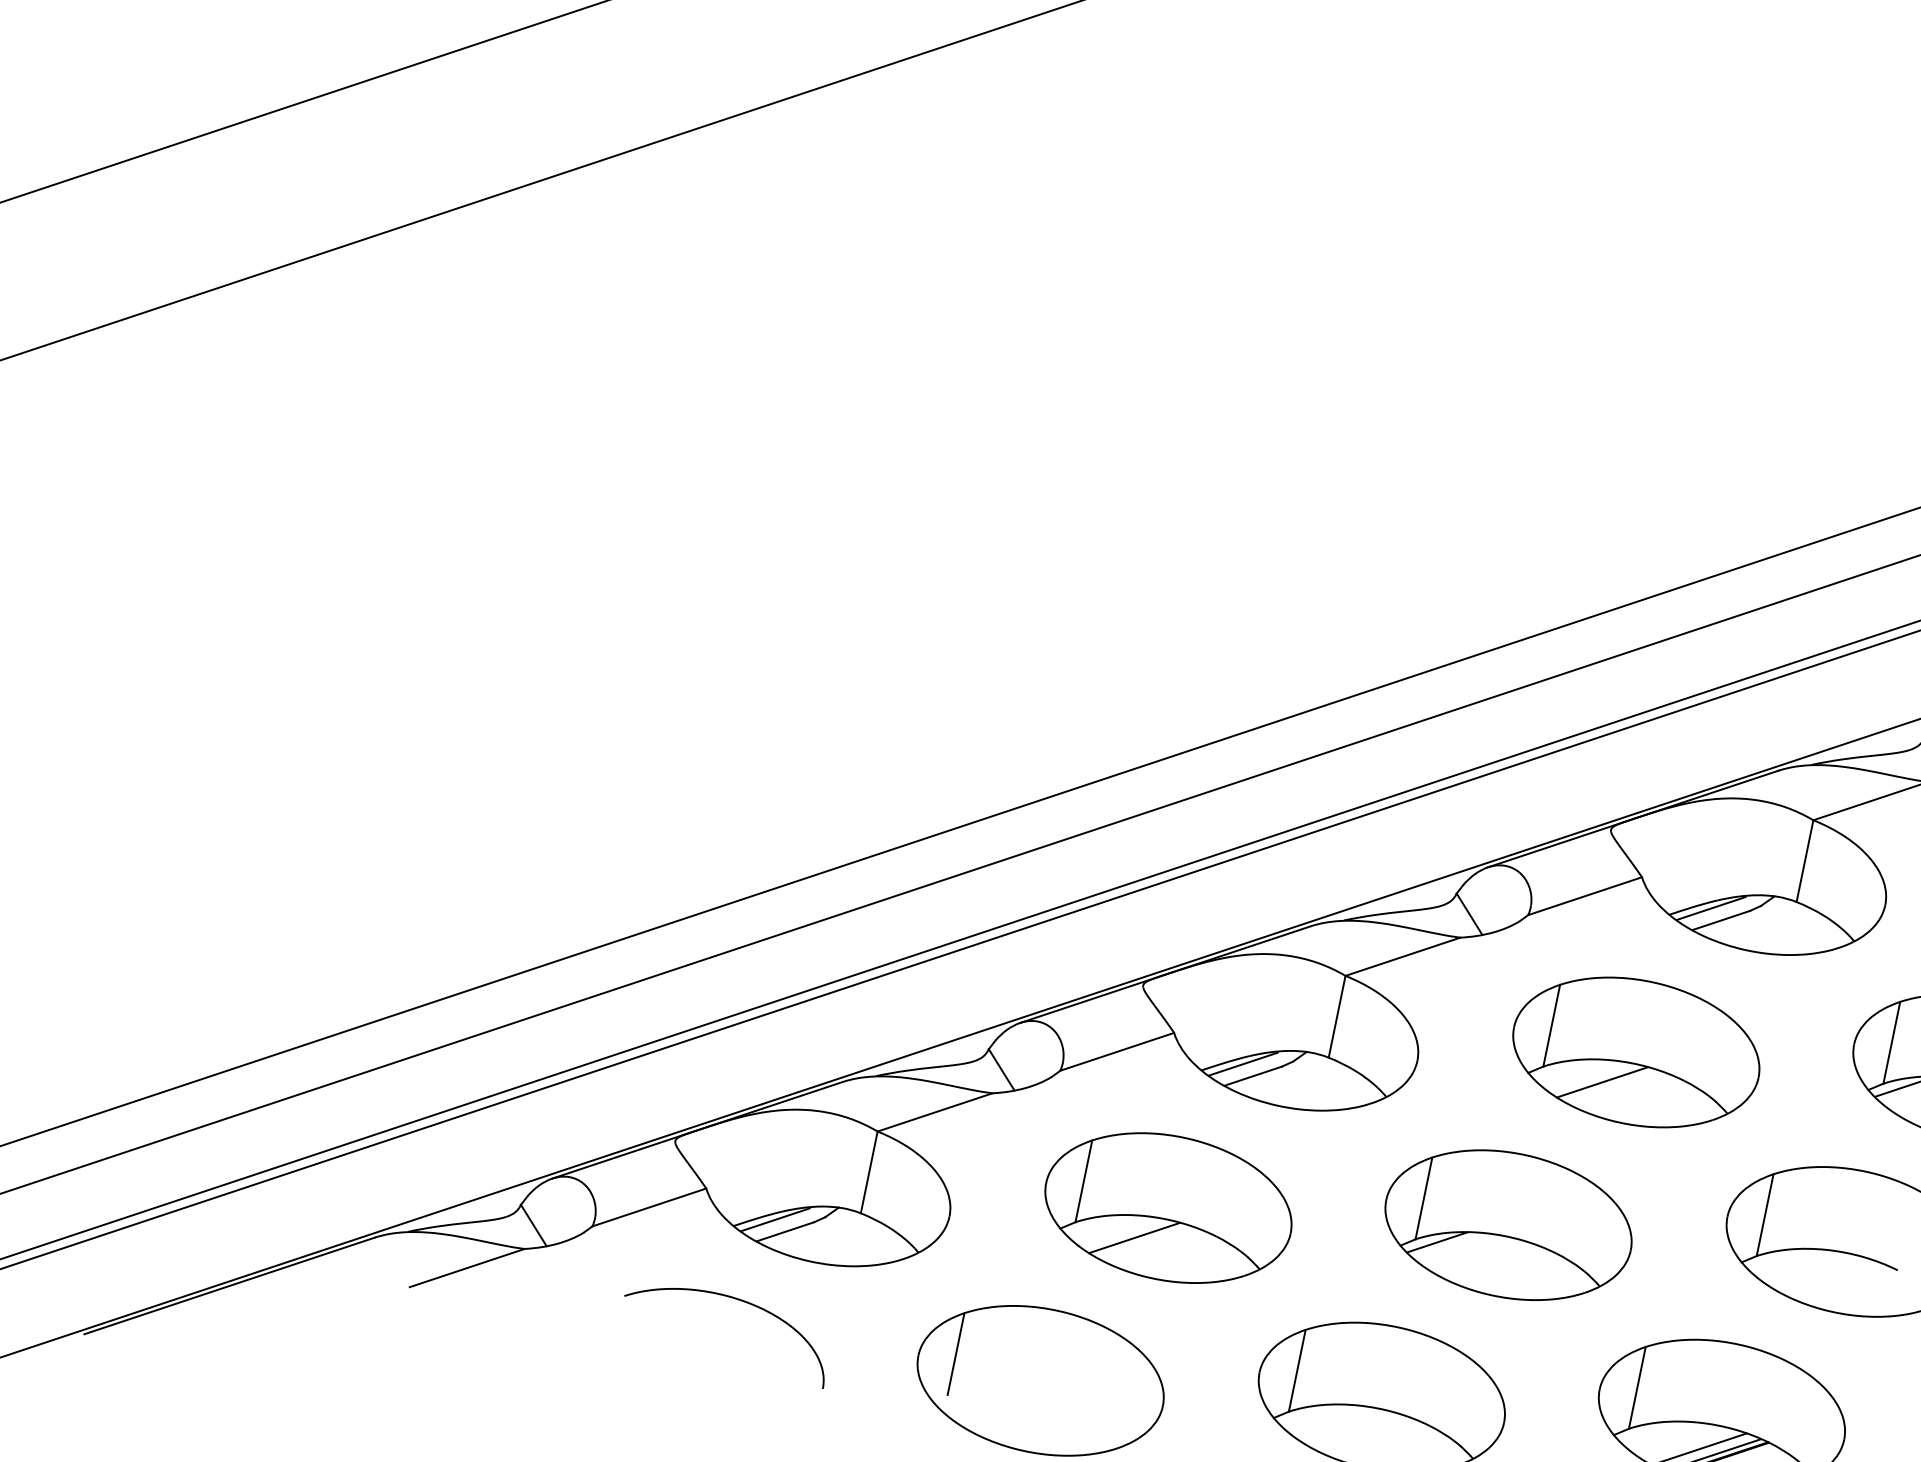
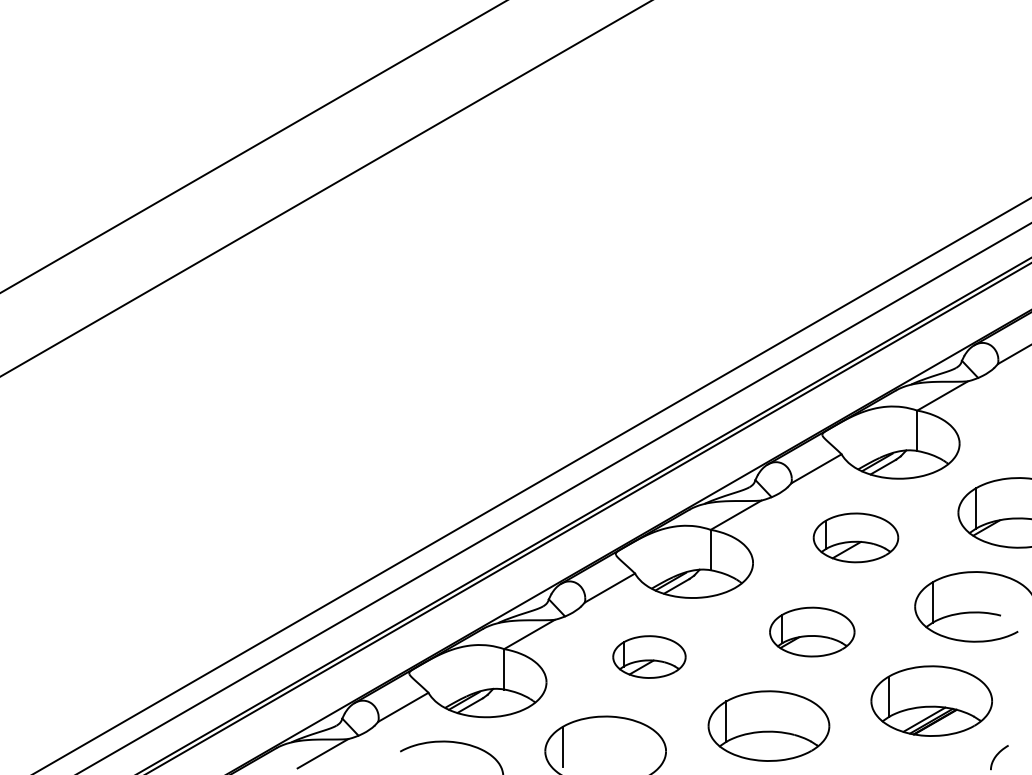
part: (1635, 1051) -> (855, 537), size x0.7
part: (1168, 1206) -> (649, 656), size x0.6
part: (1509, 1223) -> (812, 631), size x0.7

